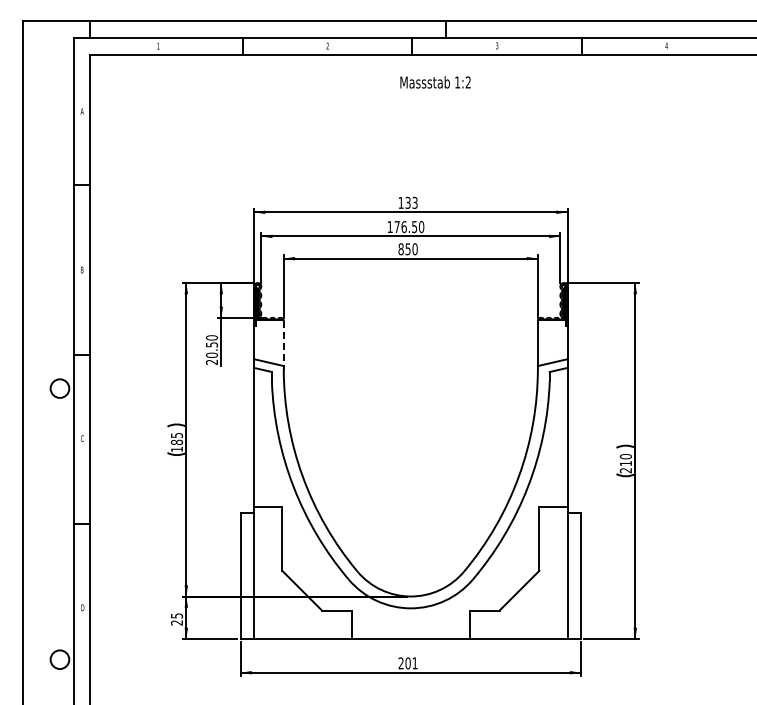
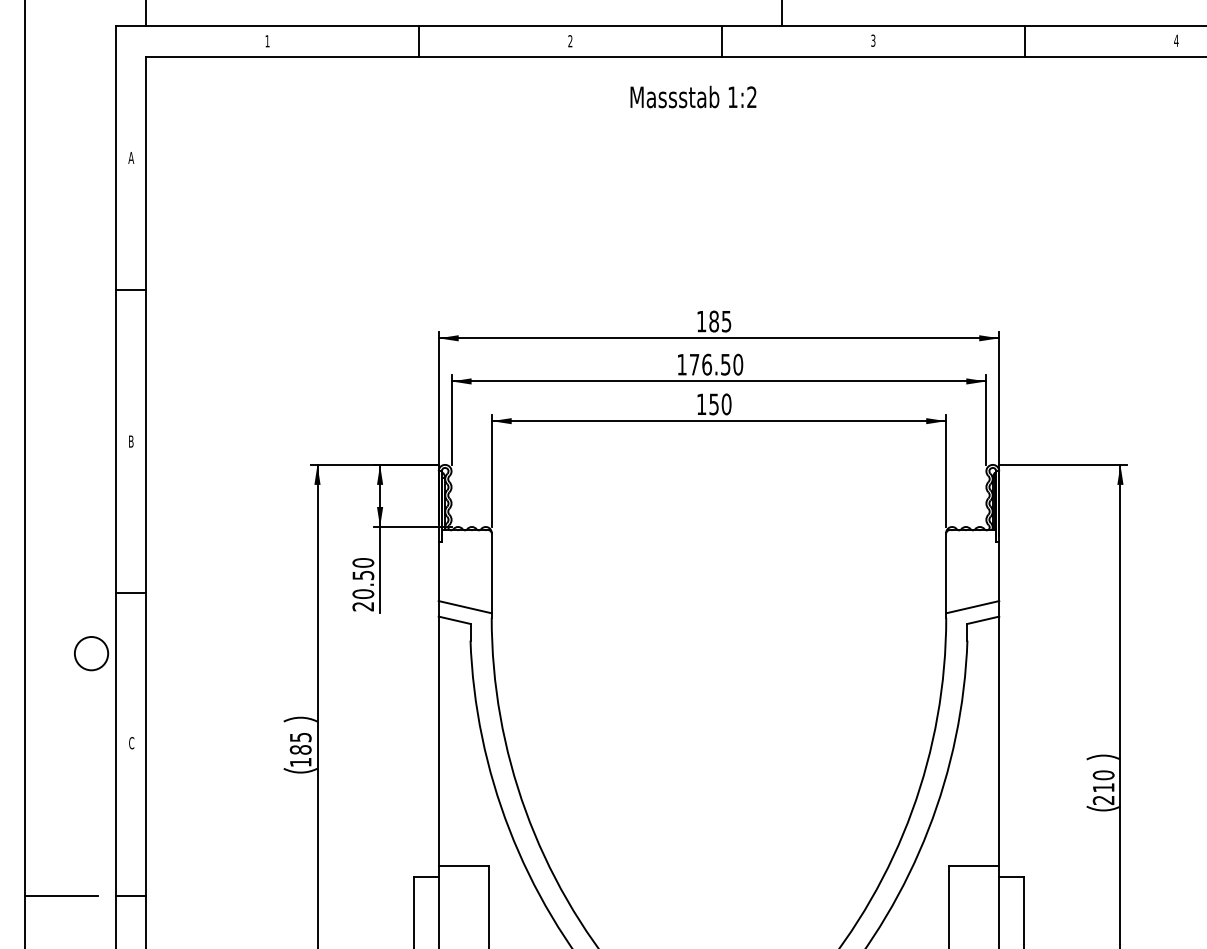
text: (435, 82) -> (693, 97), moved
text: (411, 202) -> (720, 320), 133 -> 185
text: (400, 249) -> (700, 404), 850 -> 150
line: (283, 344) -> (491, 574), dashed -> solid
line: (42, 524) -> (60, 896), added

